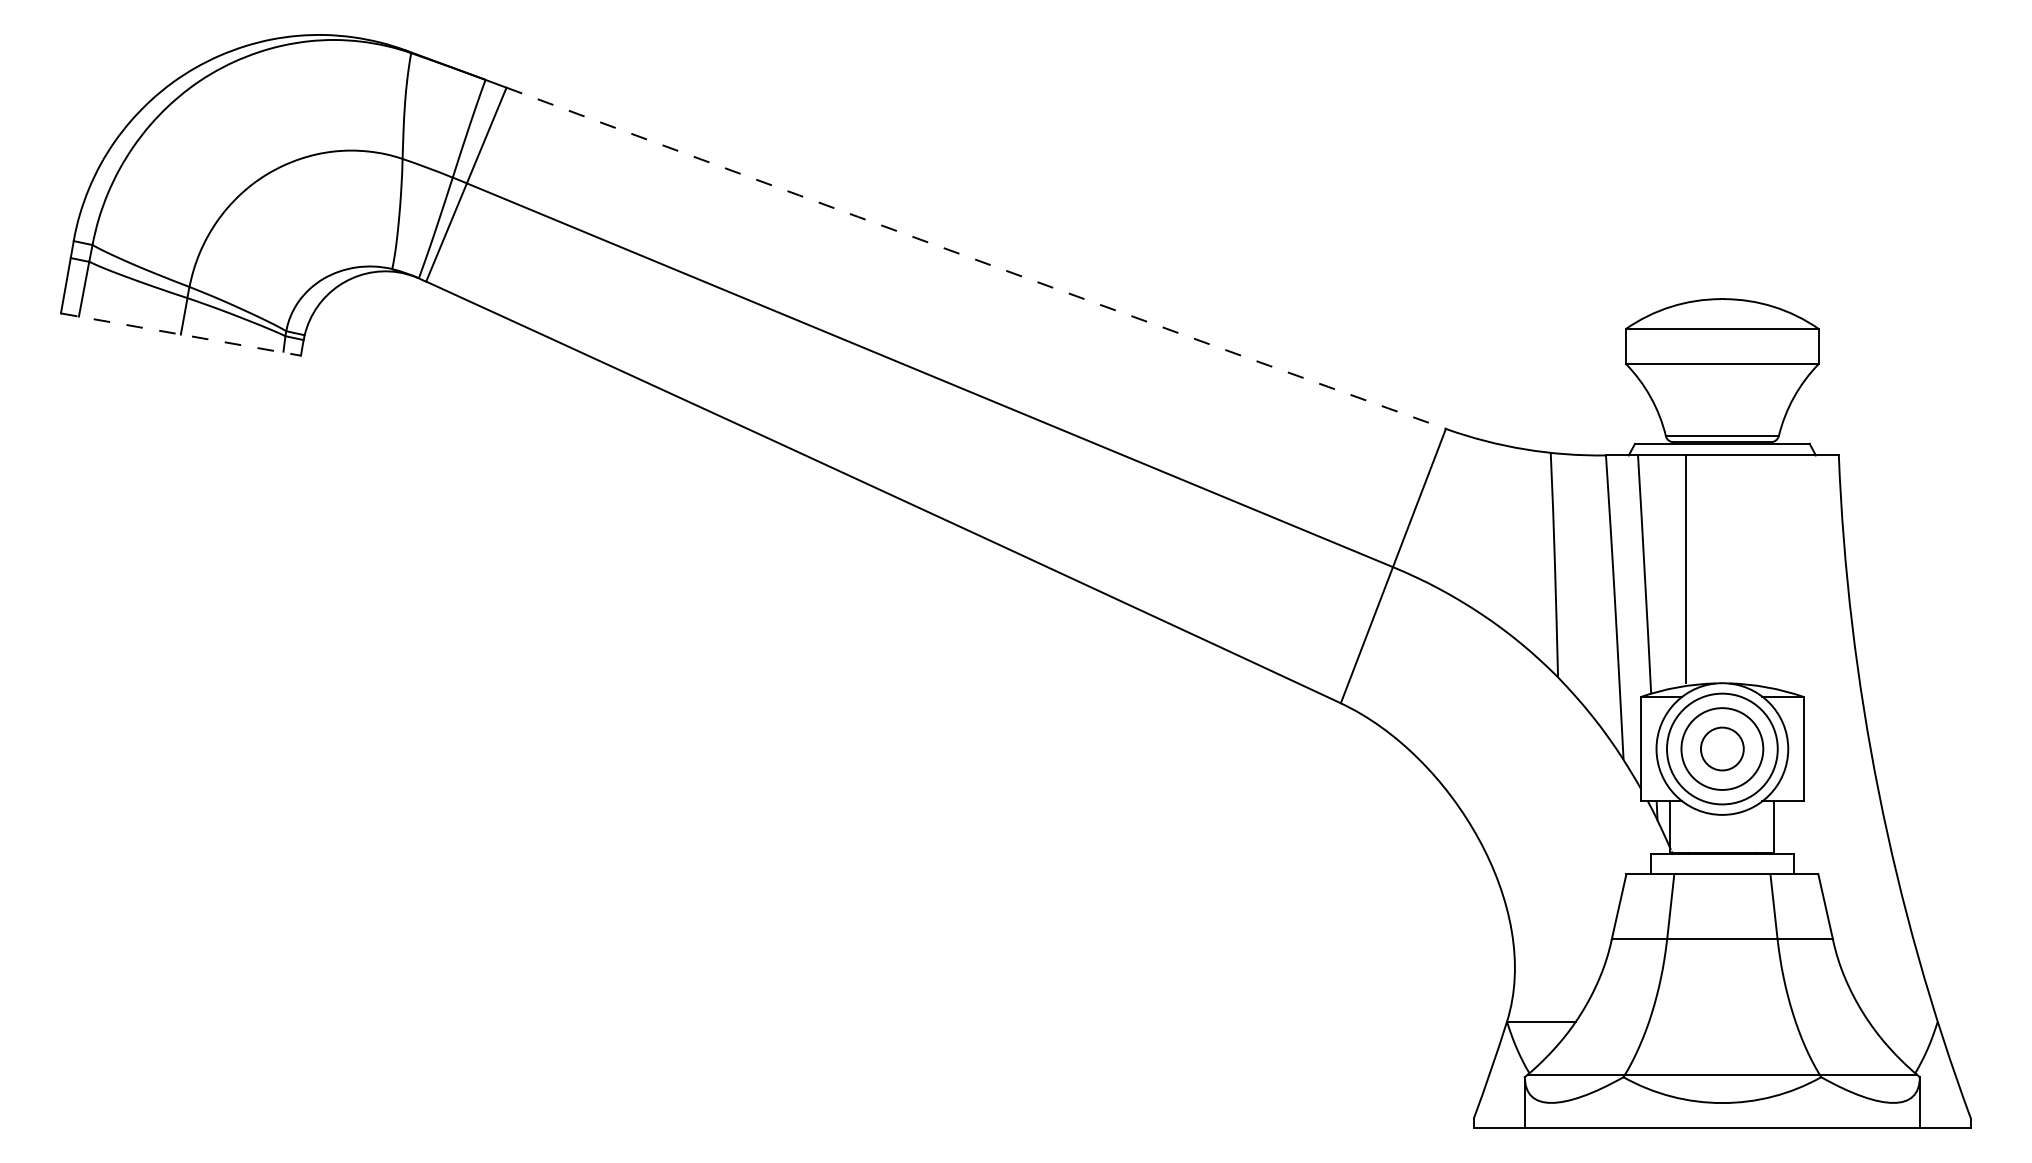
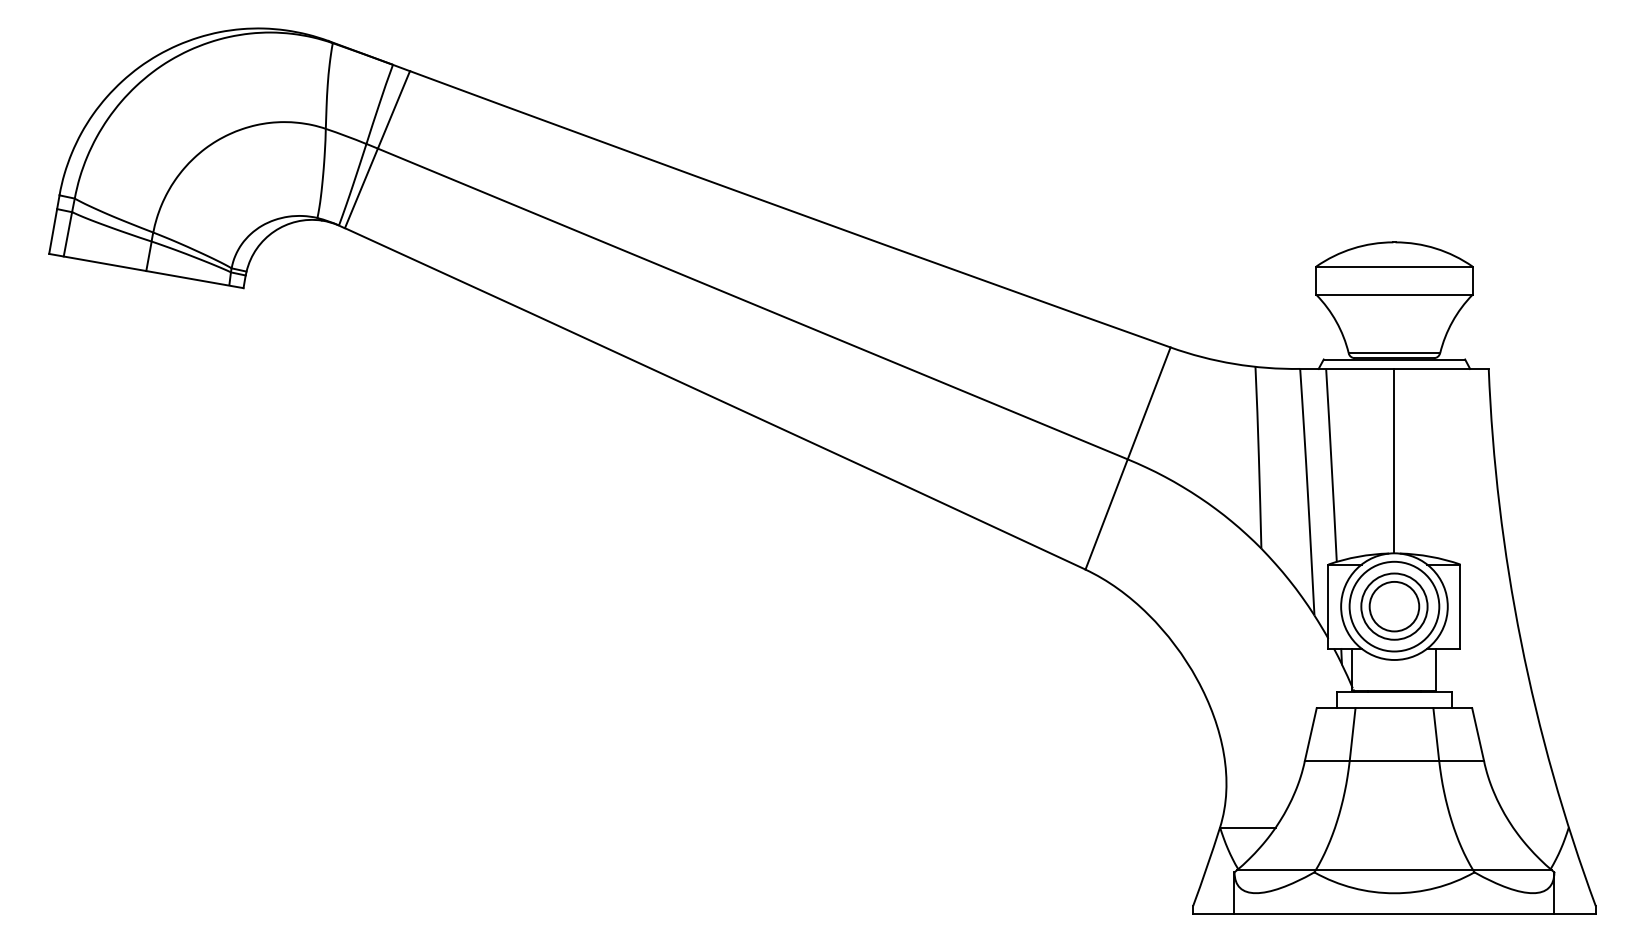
arc: (975, 259) -> (789, 210), dashed -> solid
line: (180, 334) -> (145, 271), dashed -> solid
line: (1686, 569) -> (1394, 461), moved
circle: (1721, 748) -> (1393, 606), size x1.43

